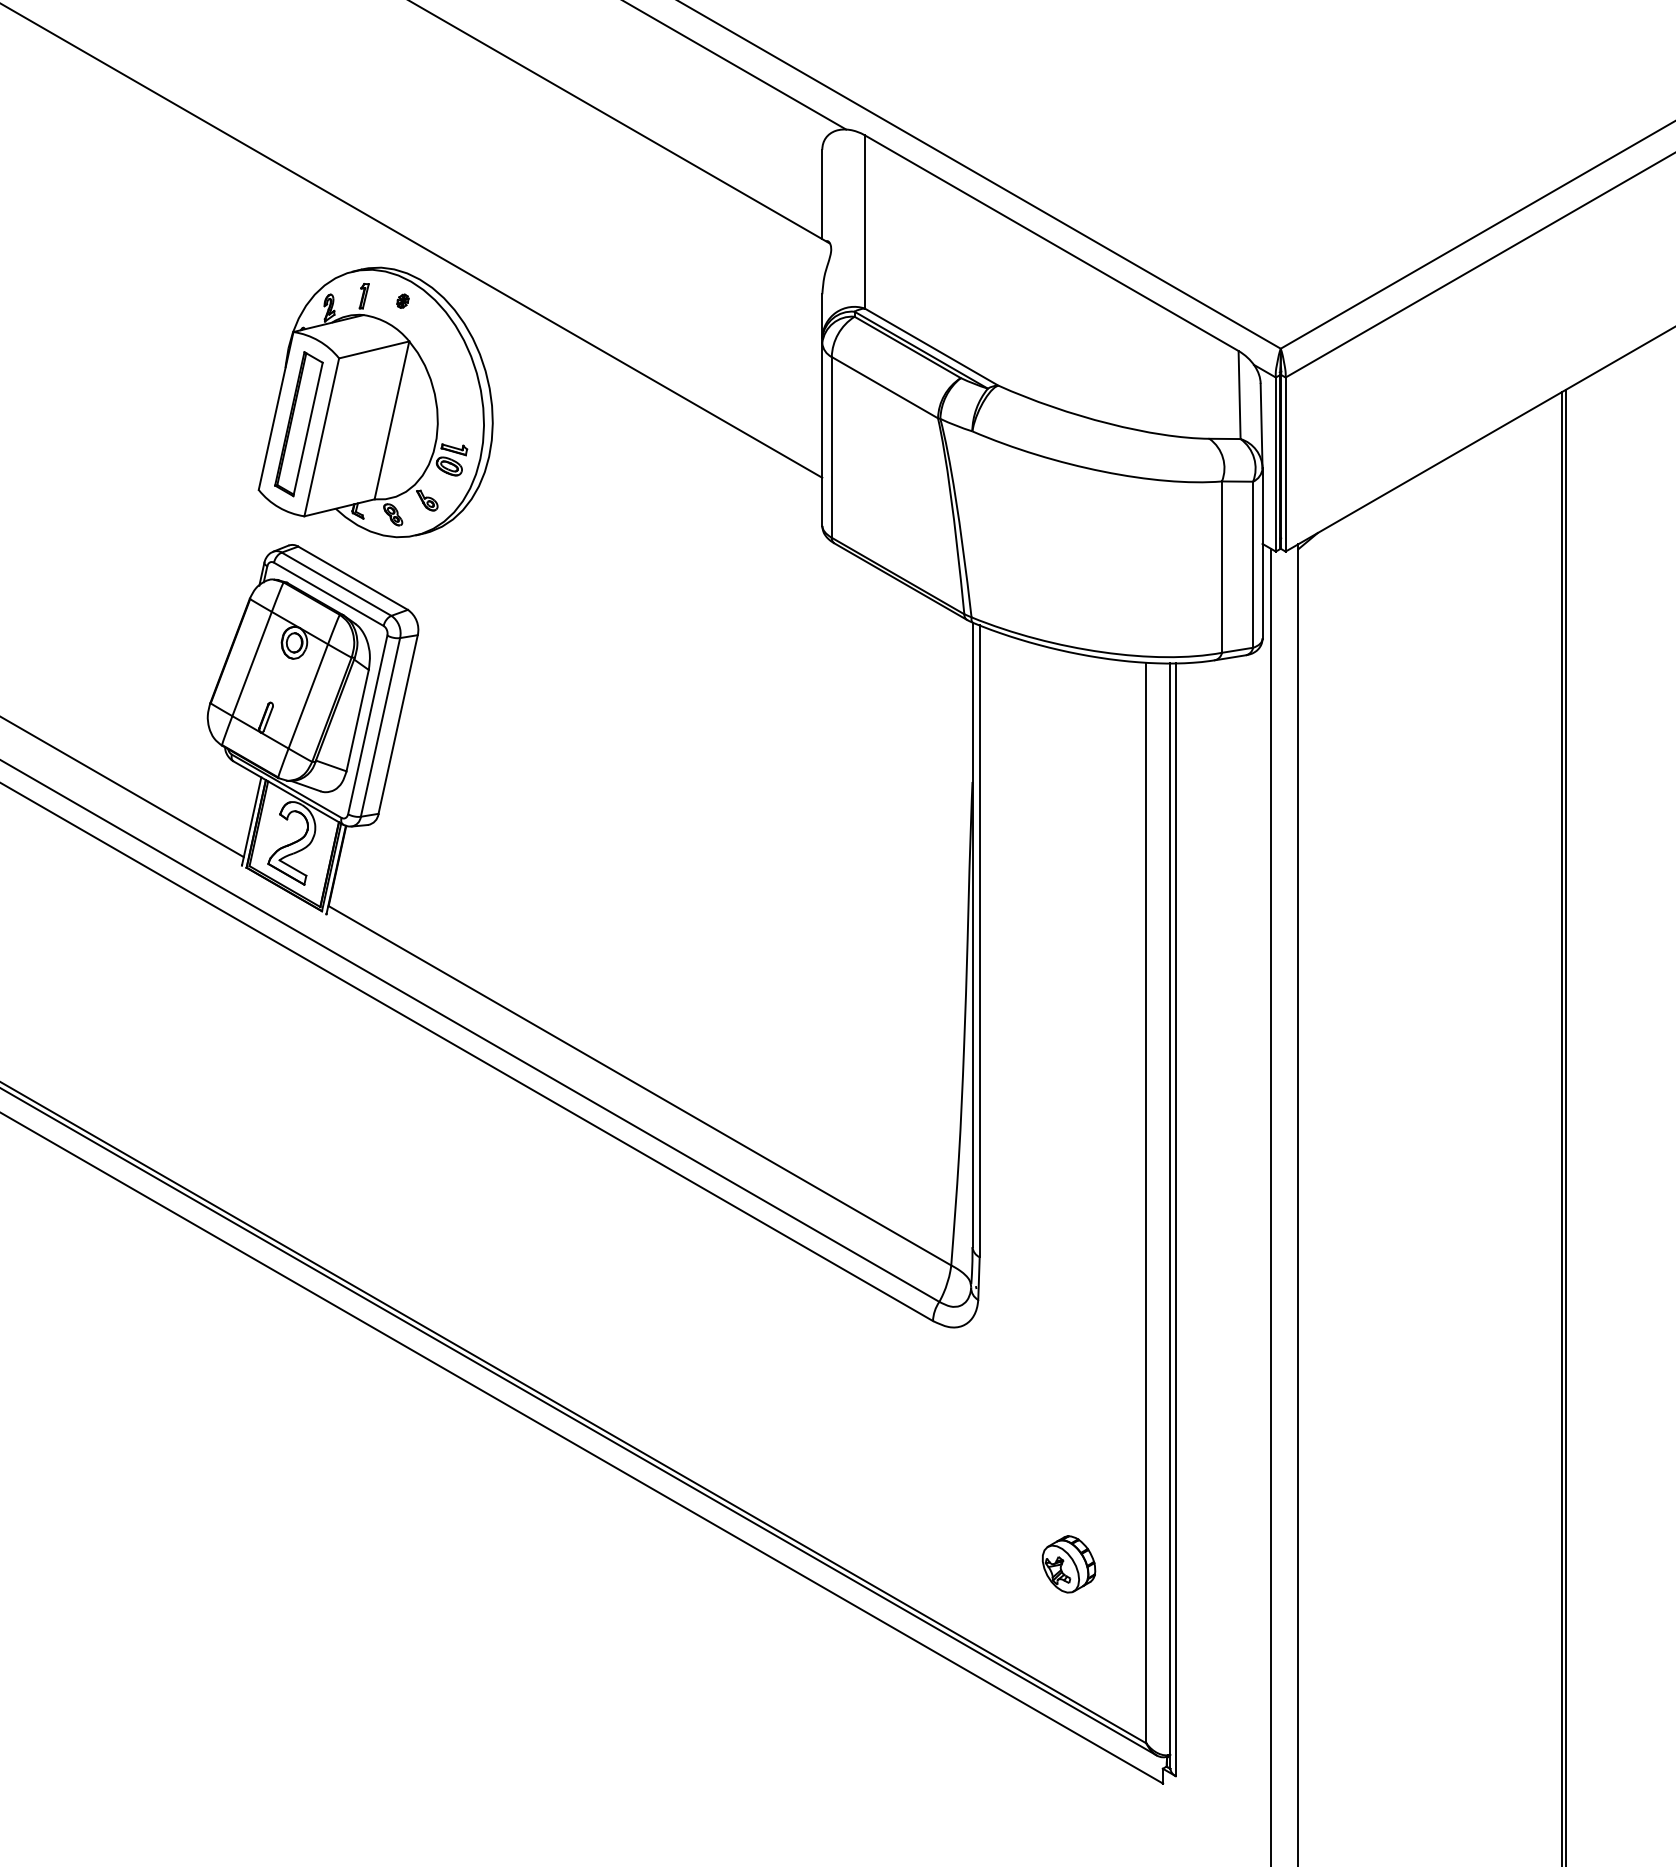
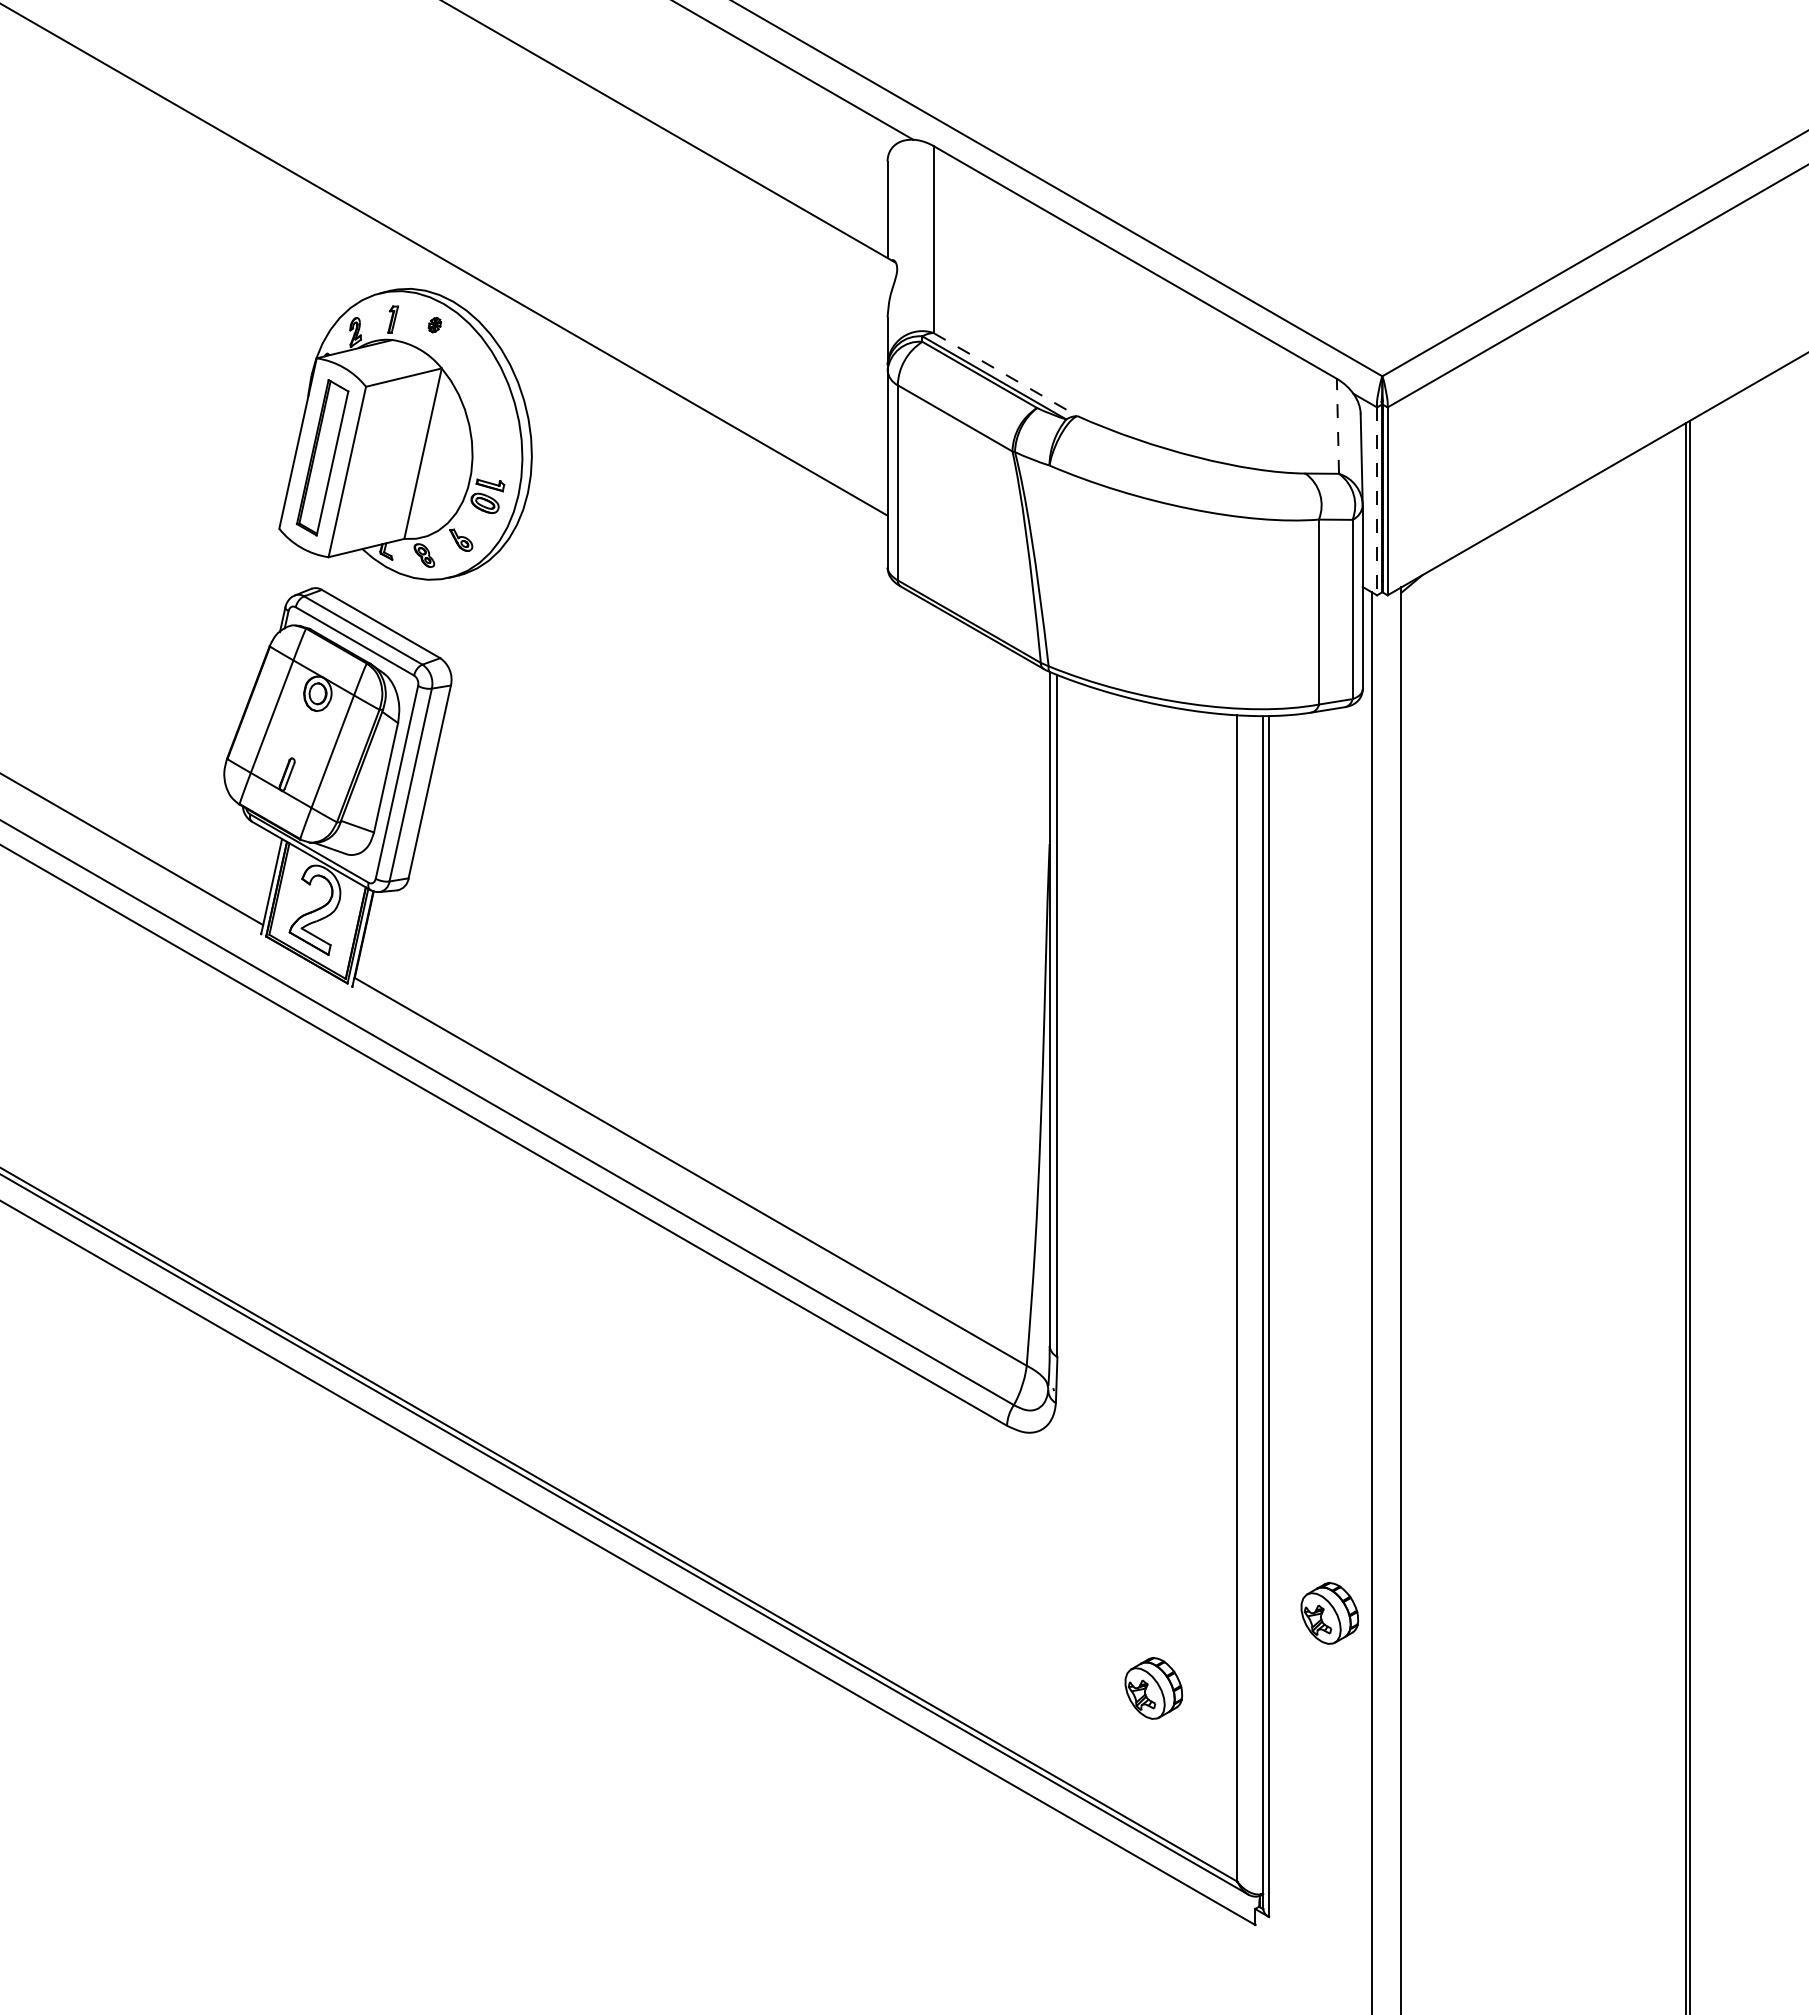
line: (931, 347) -> (1005, 374), solid -> dashed
line: (1239, 395) -> (1337, 426), solid -> dashed
line: (1276, 464) -> (1377, 501), solid -> dashed
part: (1231, 1494) -> (1329, 1613), added

